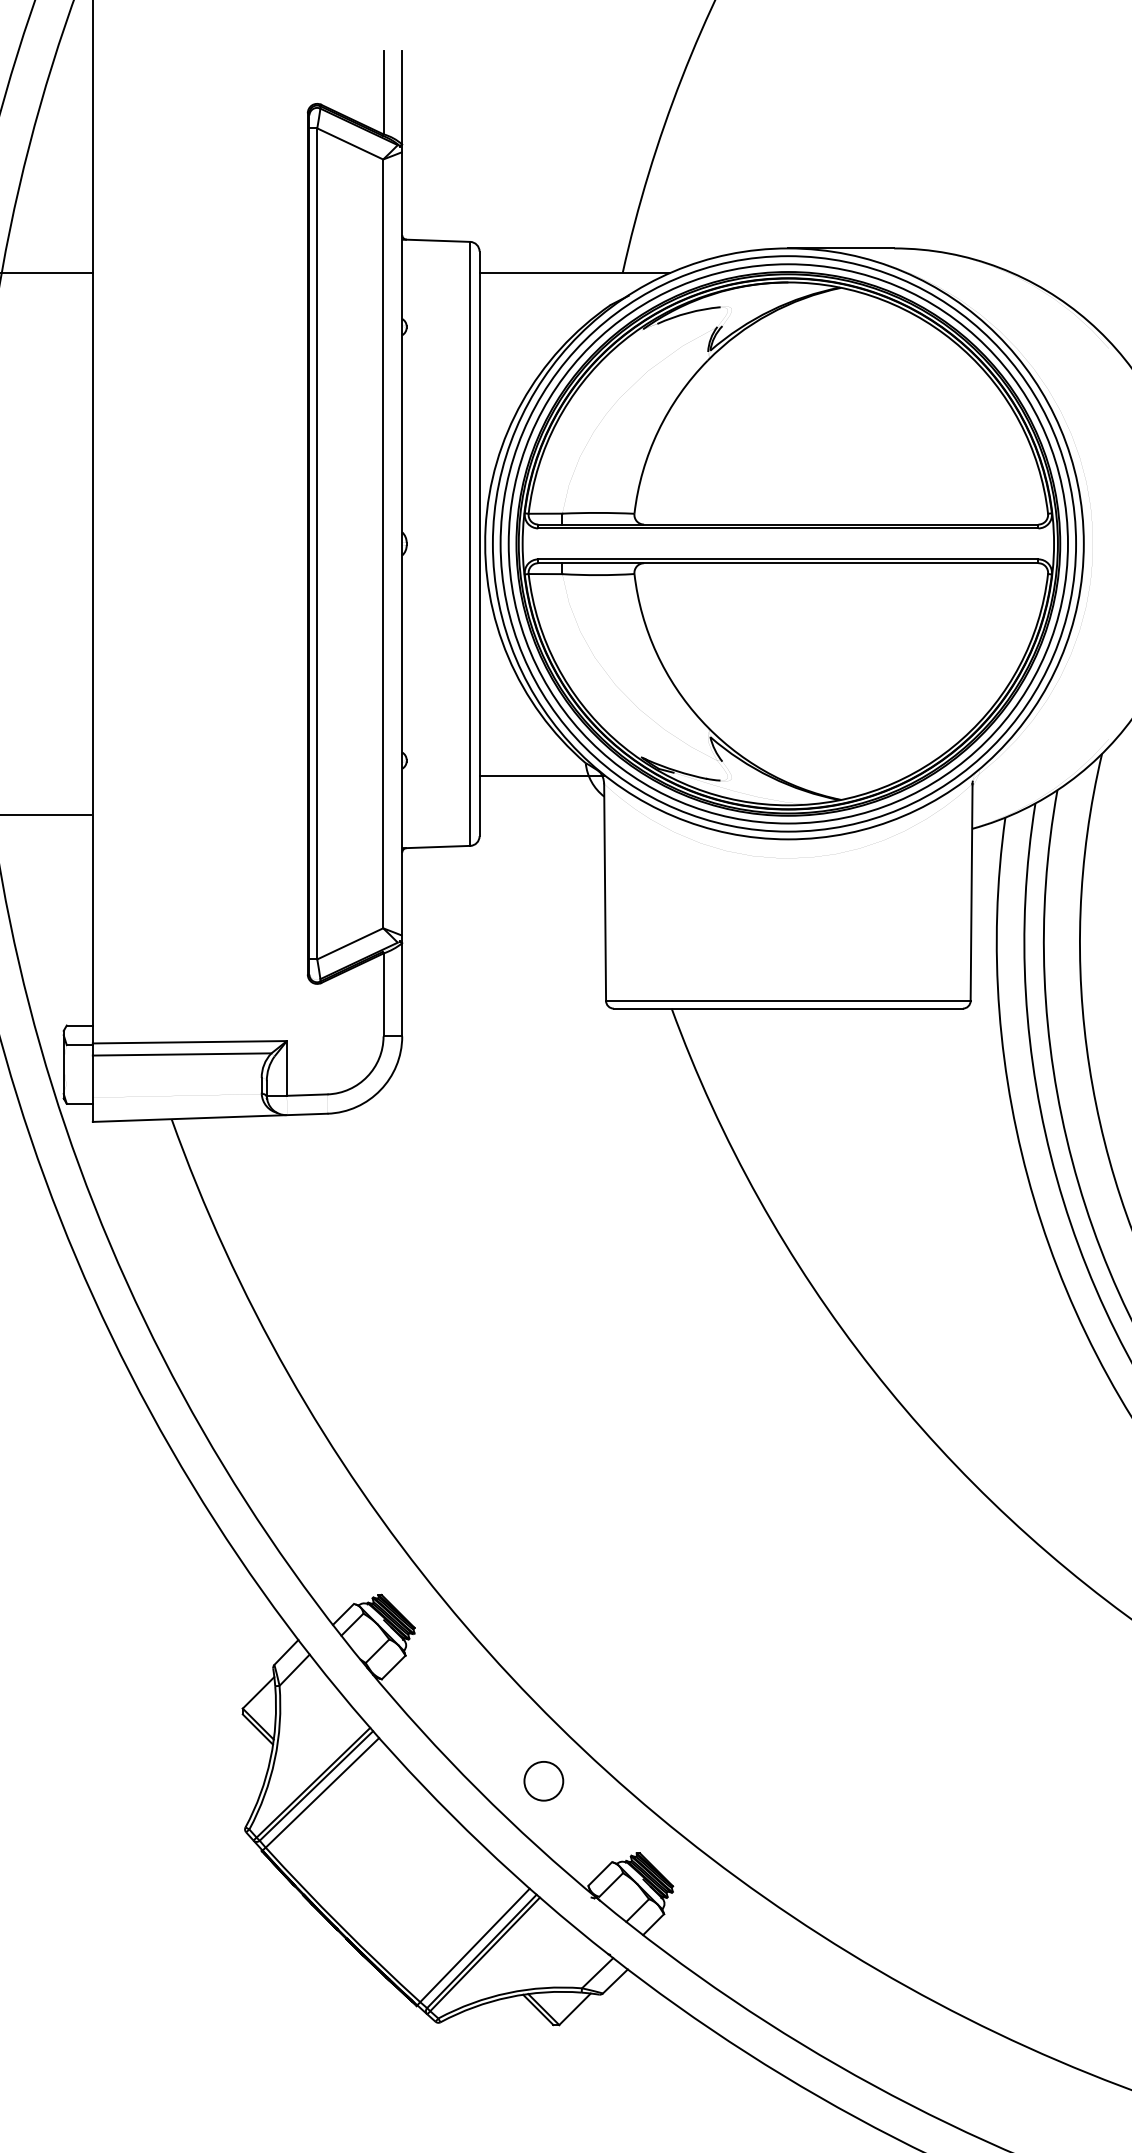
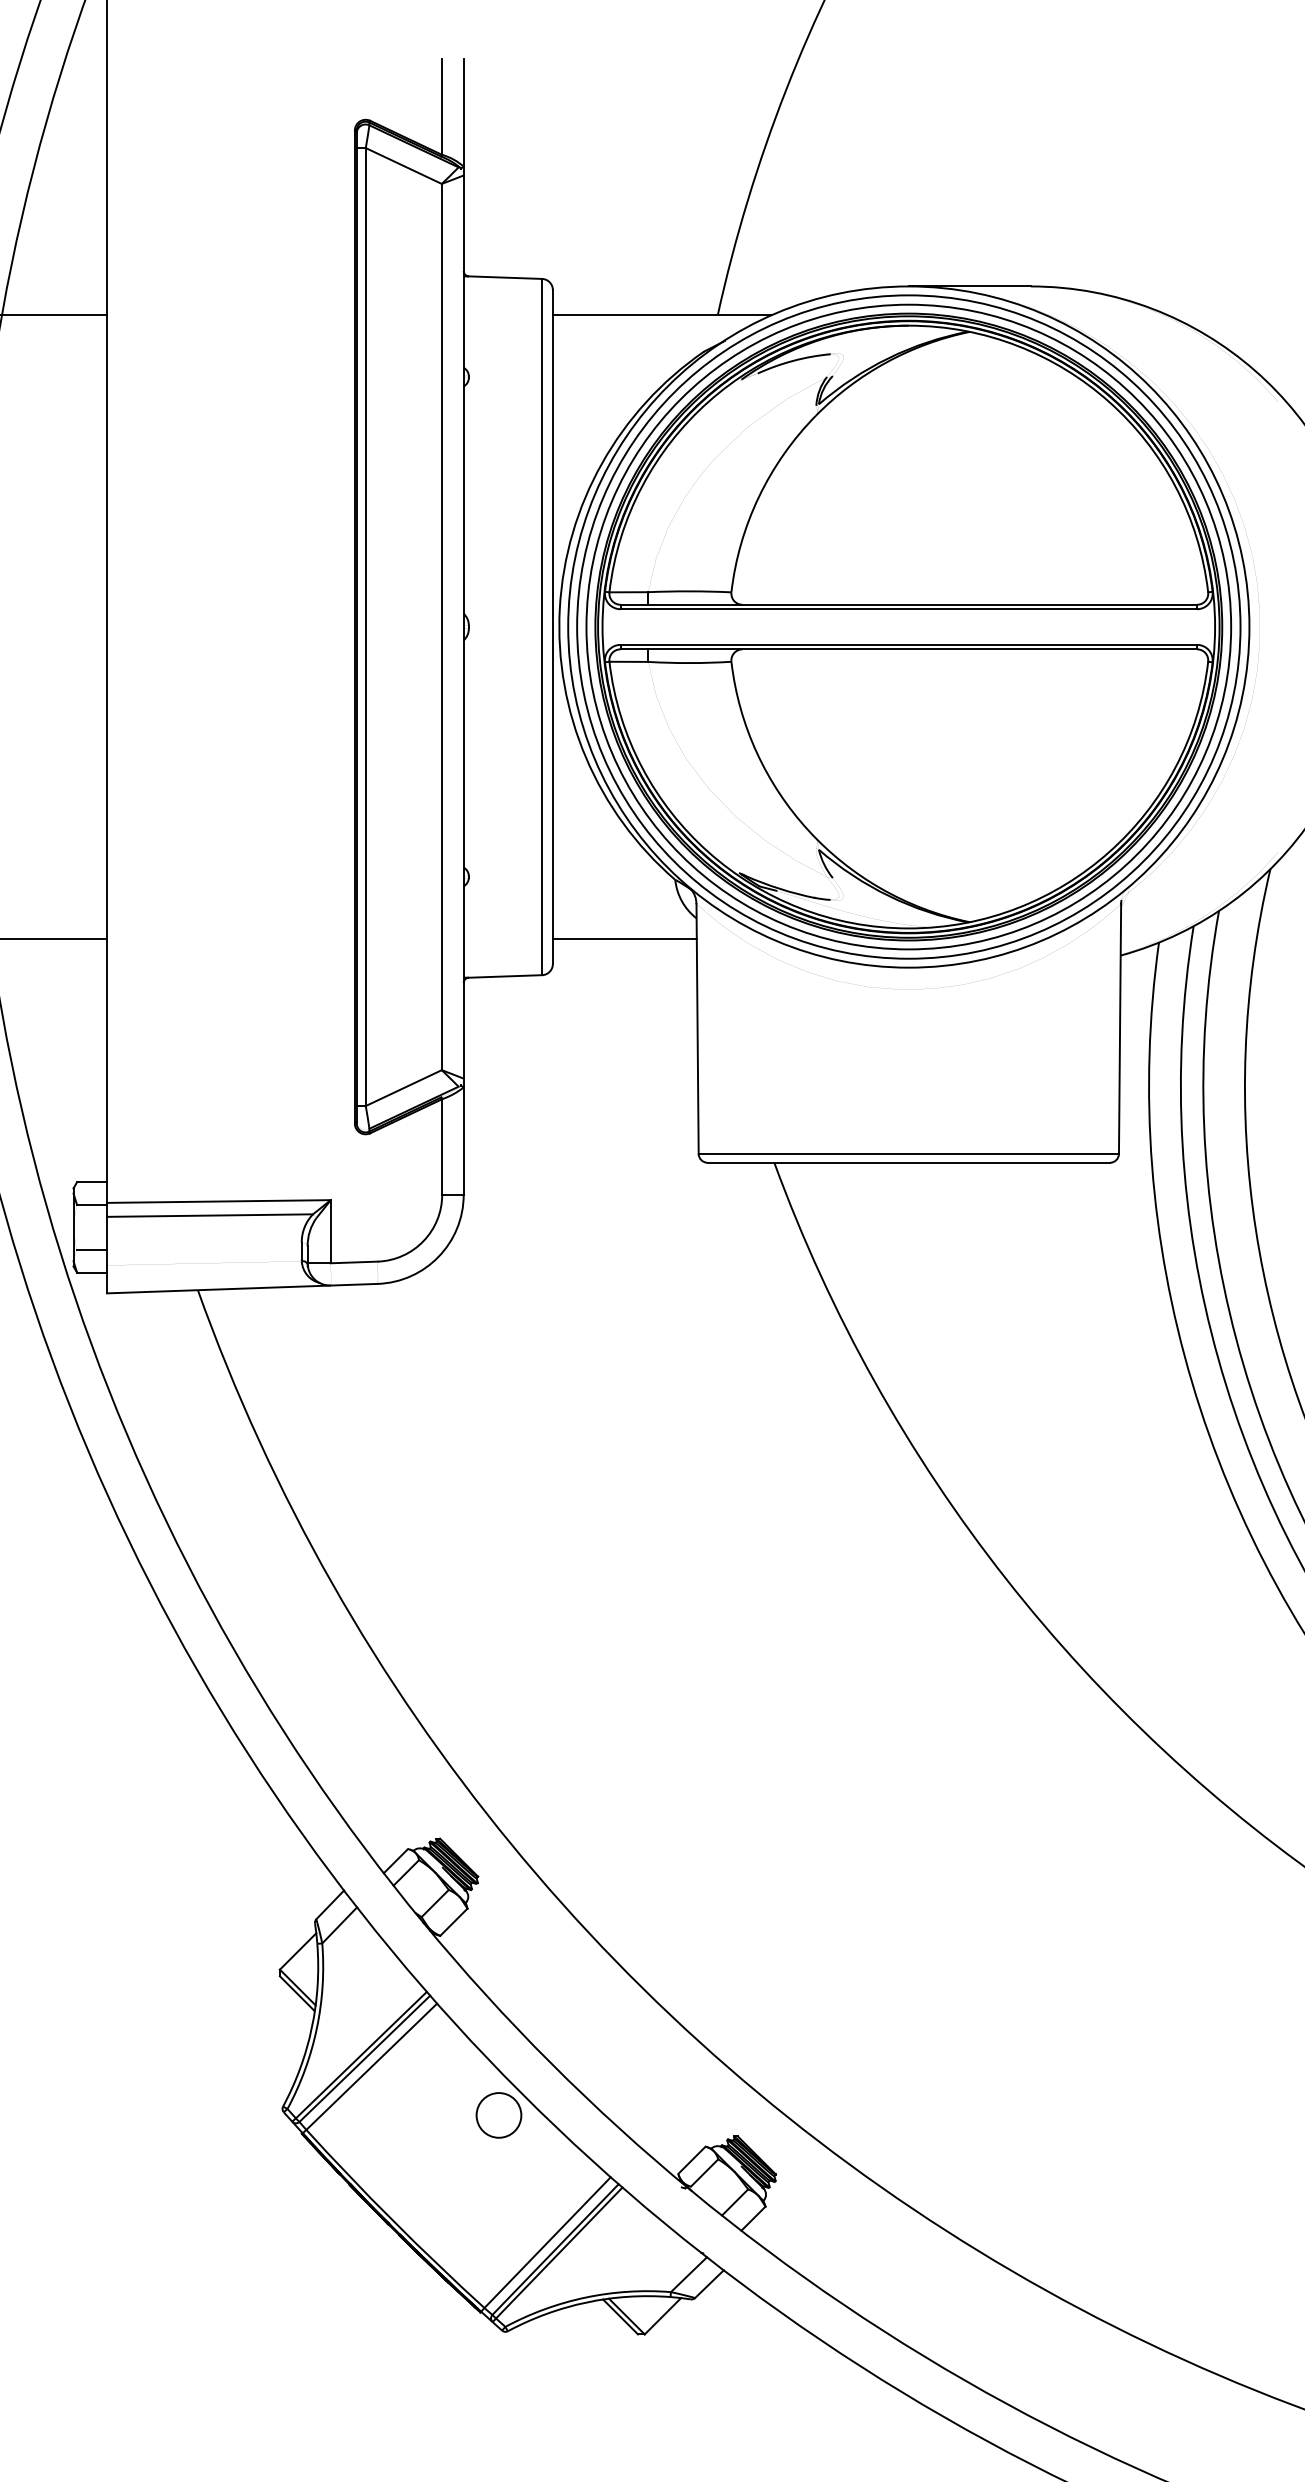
line: (541, 775) -> (624, 939), moved
line: (80, 1083) -> (92, 1249), added
circle: (543, 1781) -> (498, 2115), moved

